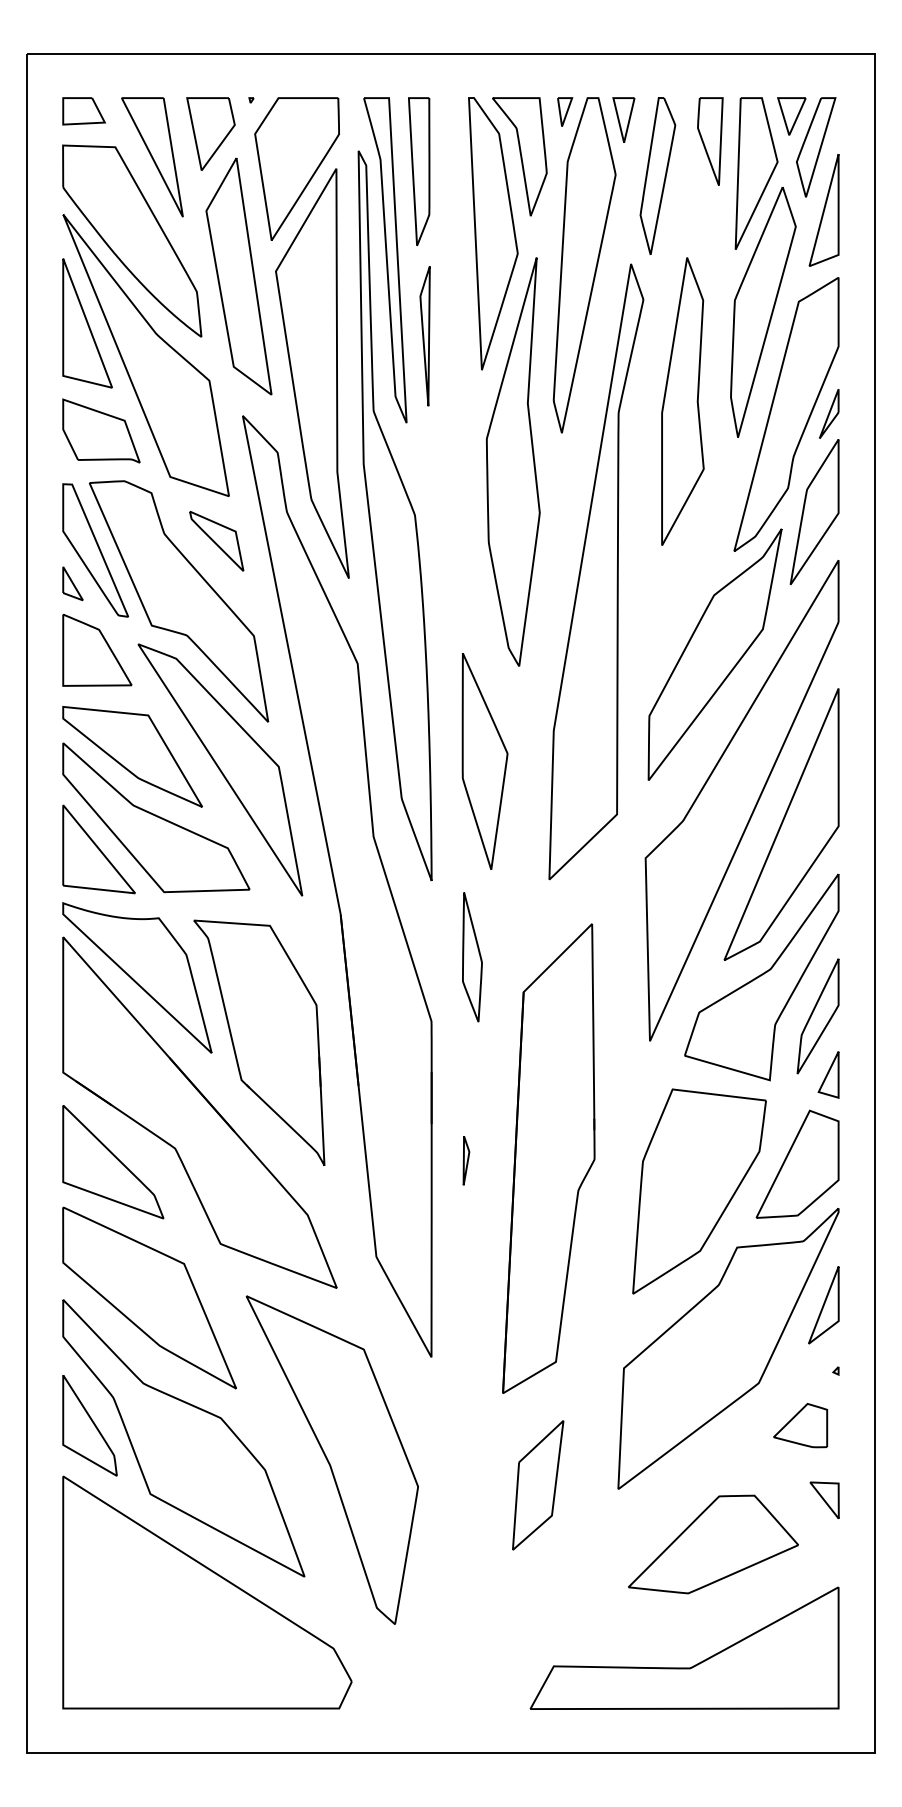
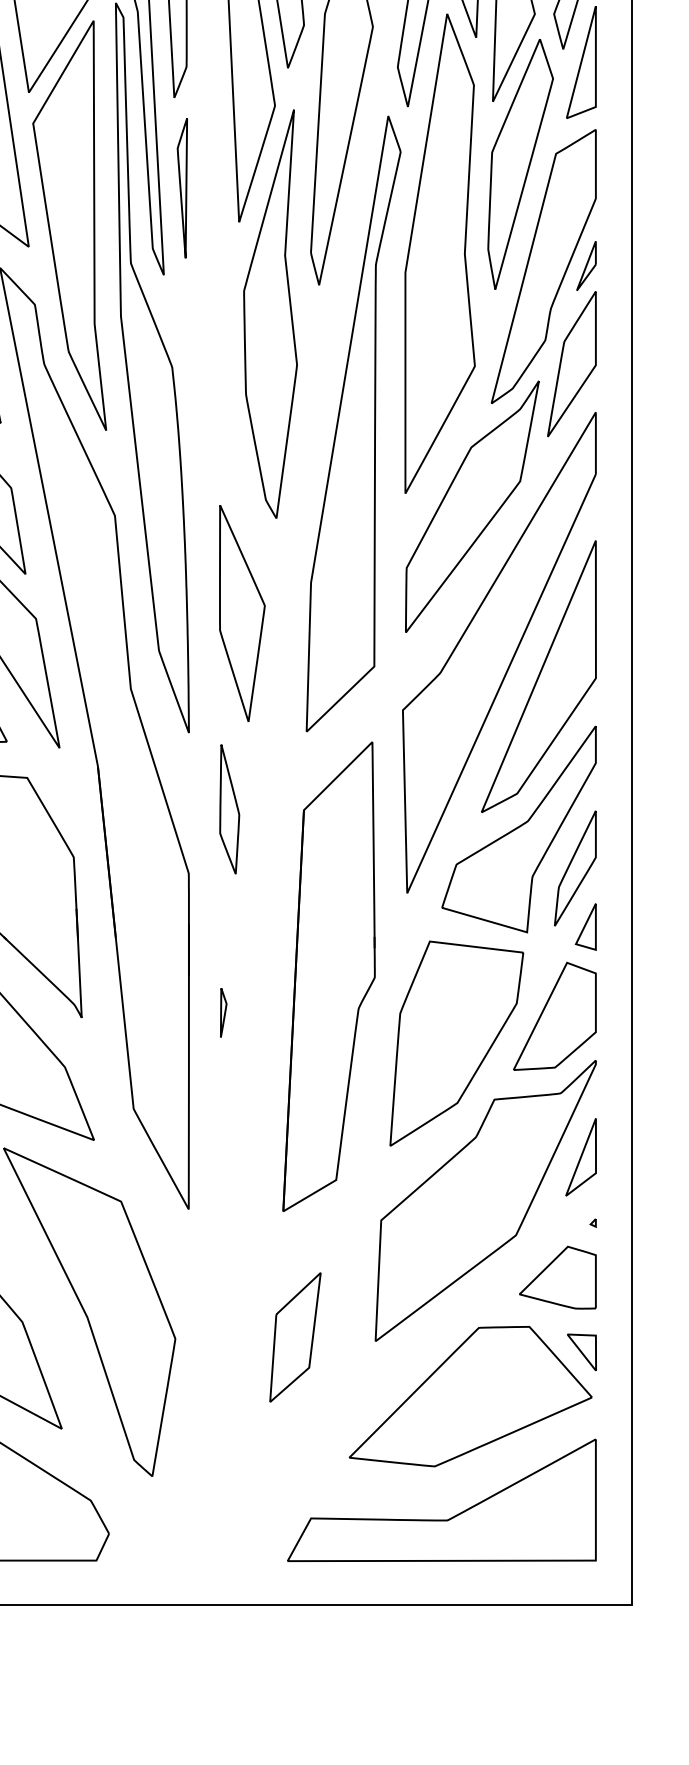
part: (682, 401) -> (439, 253), size x1.67
part: (548, 1158) -> (328, 976), moved
part: (800, 1425) -> (557, 1277), size x1.43
part: (713, 1544) -> (470, 1396), size x1.43

